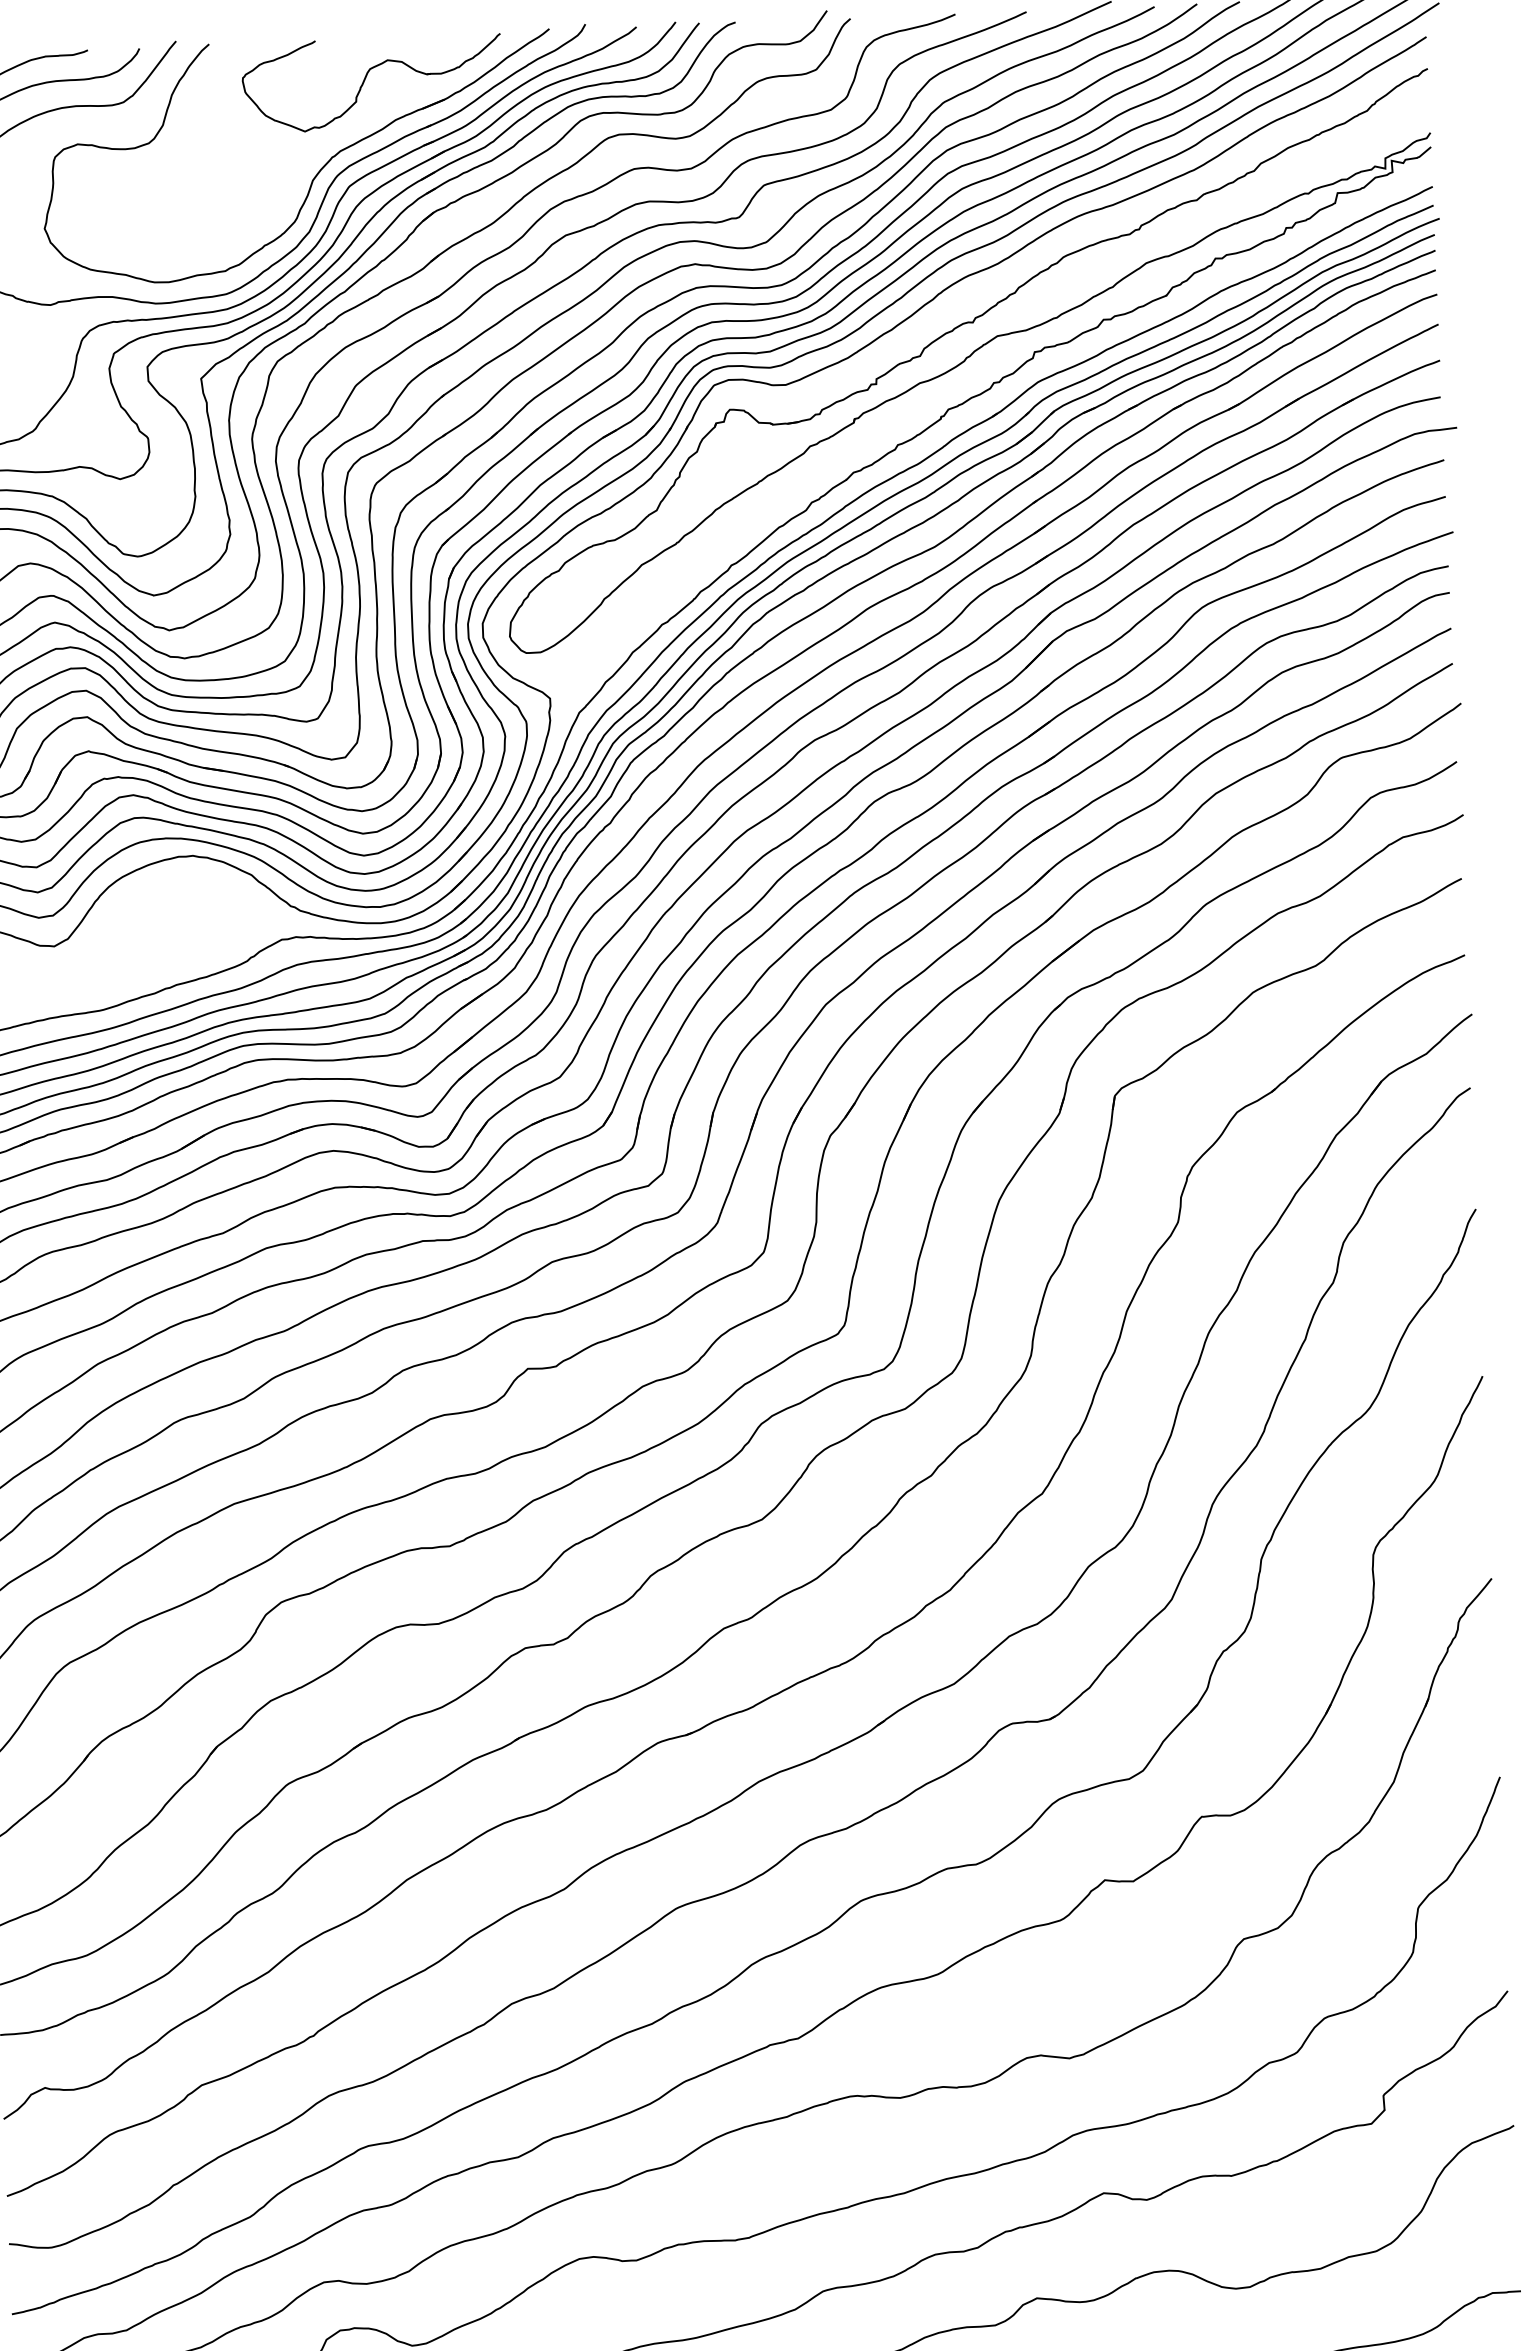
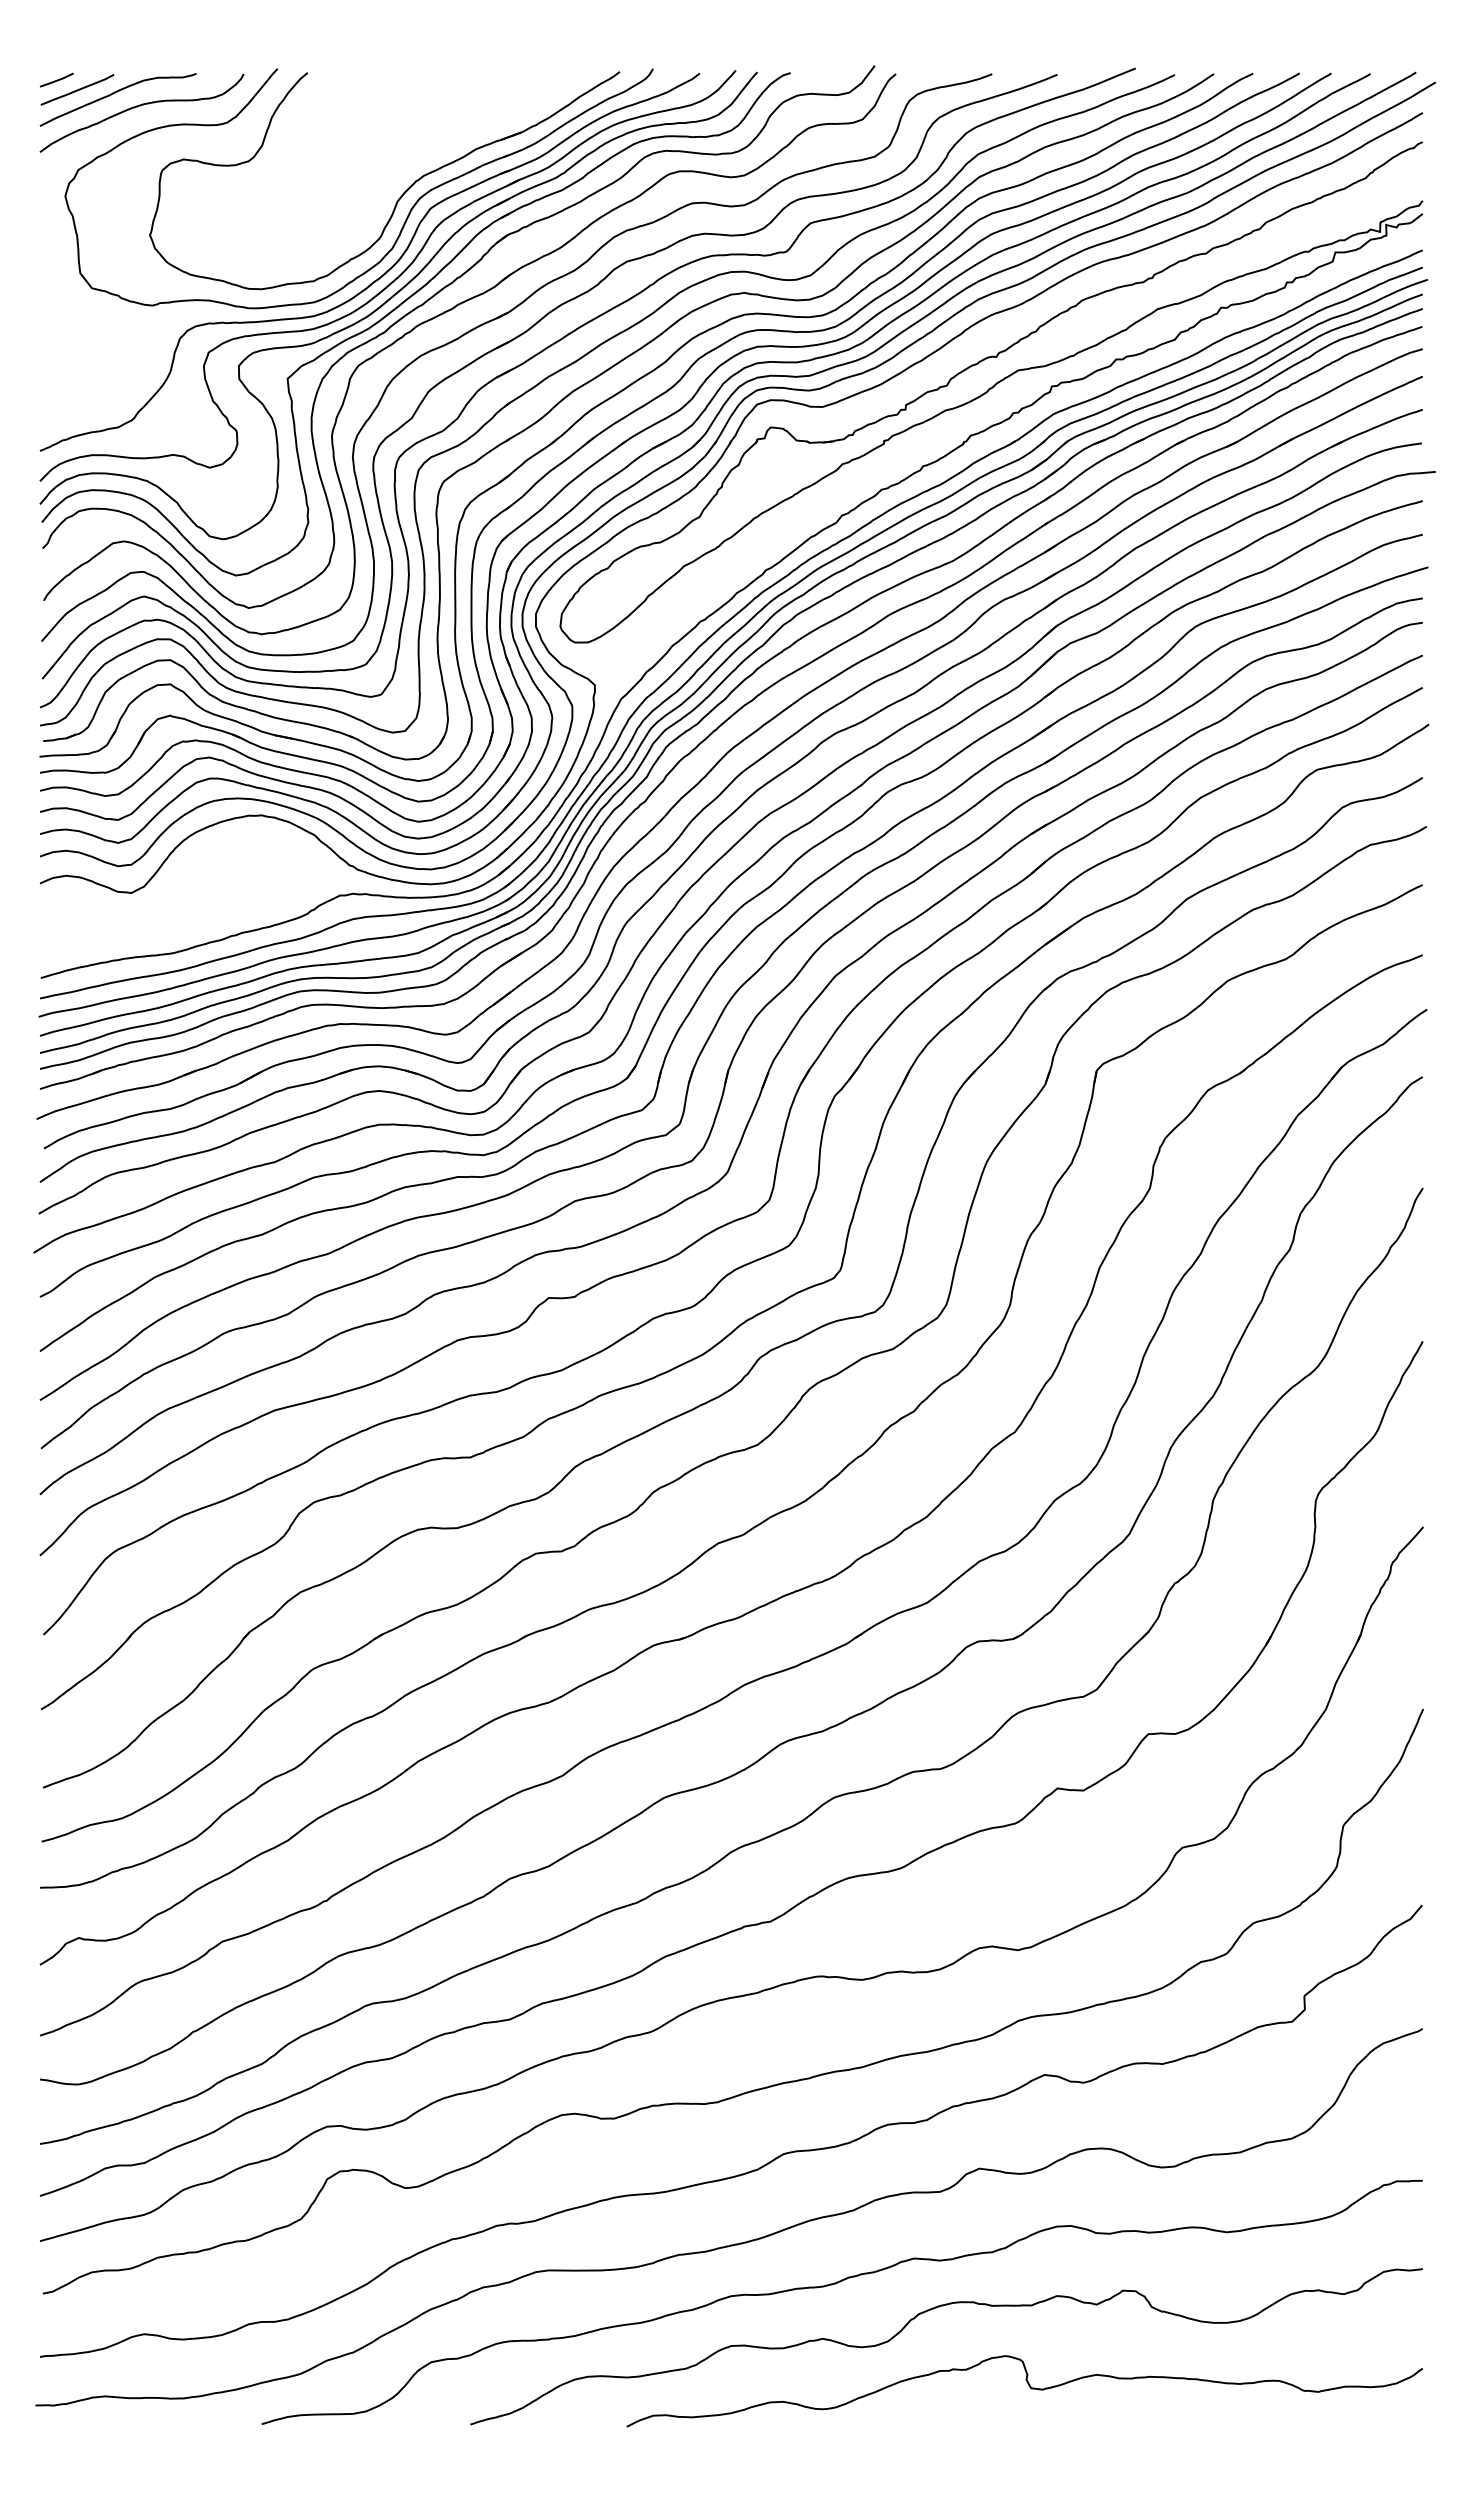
part: (365, 81) -> (449, 112), removed

